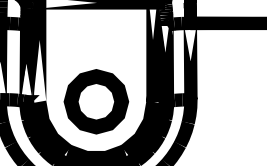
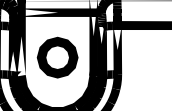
part: (96, 101) -> (57, 57), moved

